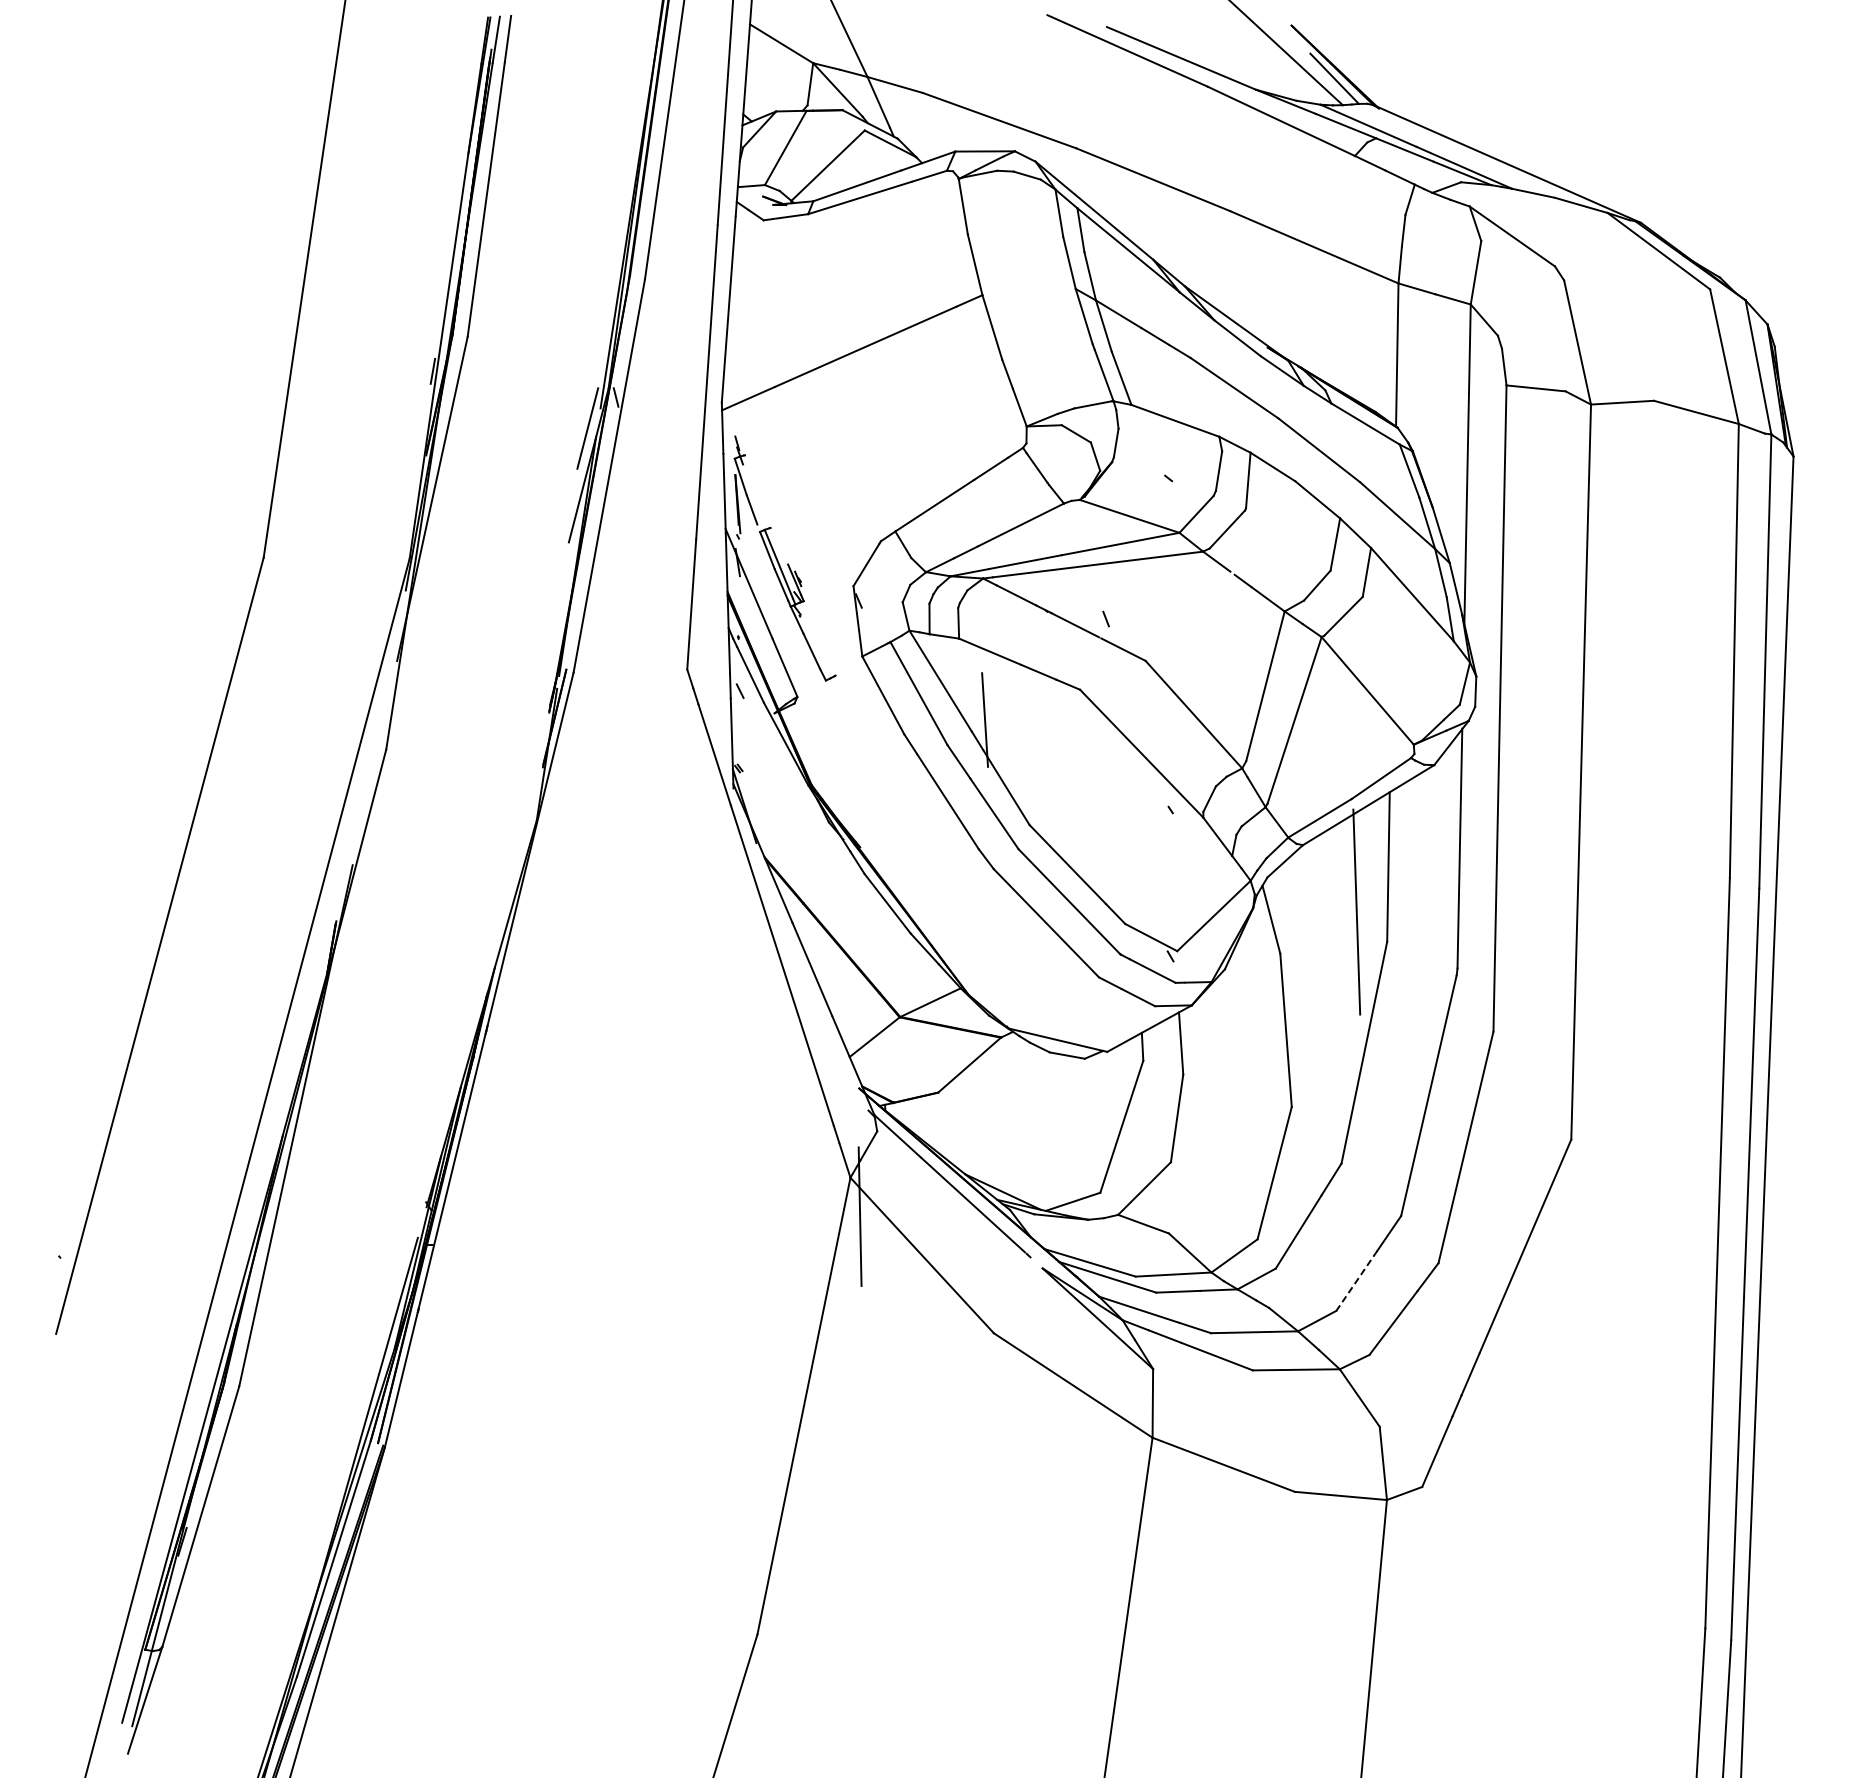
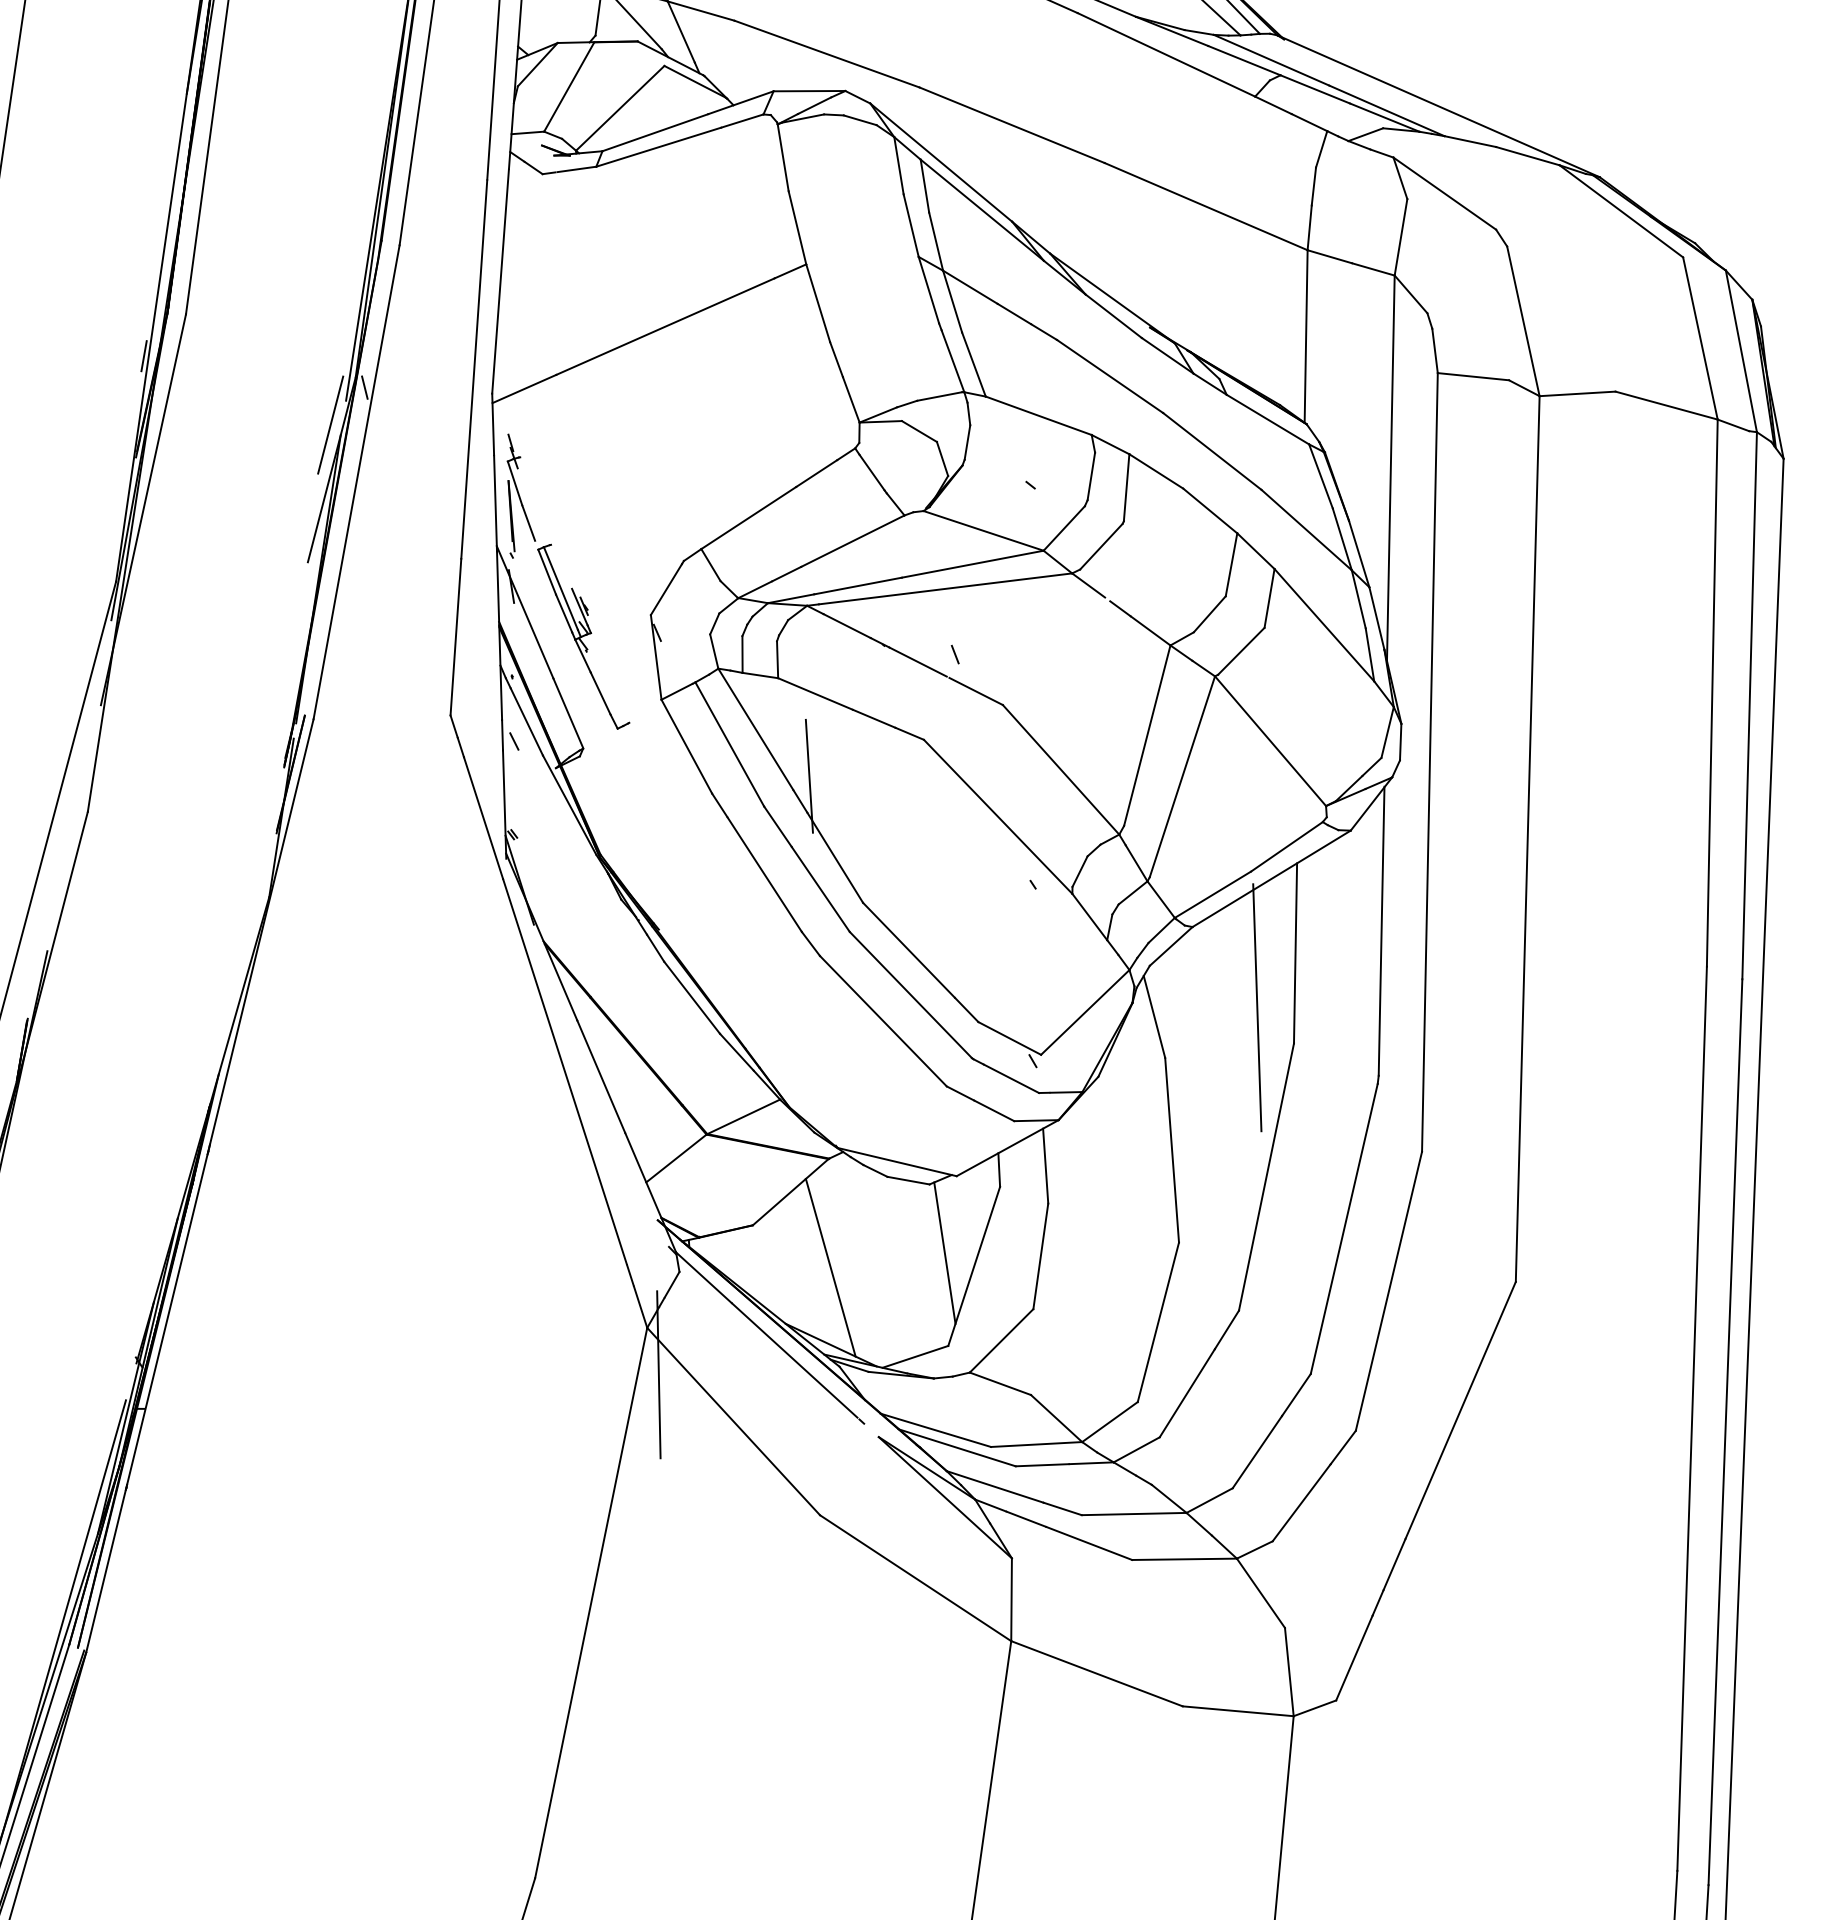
line: (1097, 1115) -> (944, 1252), added
line: (1002, 1127) -> (830, 1267), added
line: (1356, 1281) -> (1256, 1452), dashed -> solid

